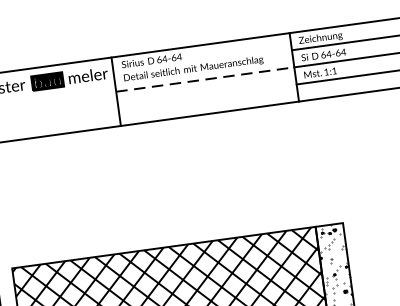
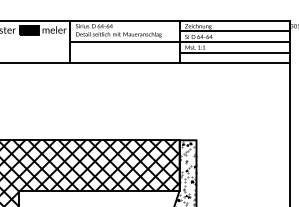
line: (206, 80) -> (125, 42), dashed -> solid

